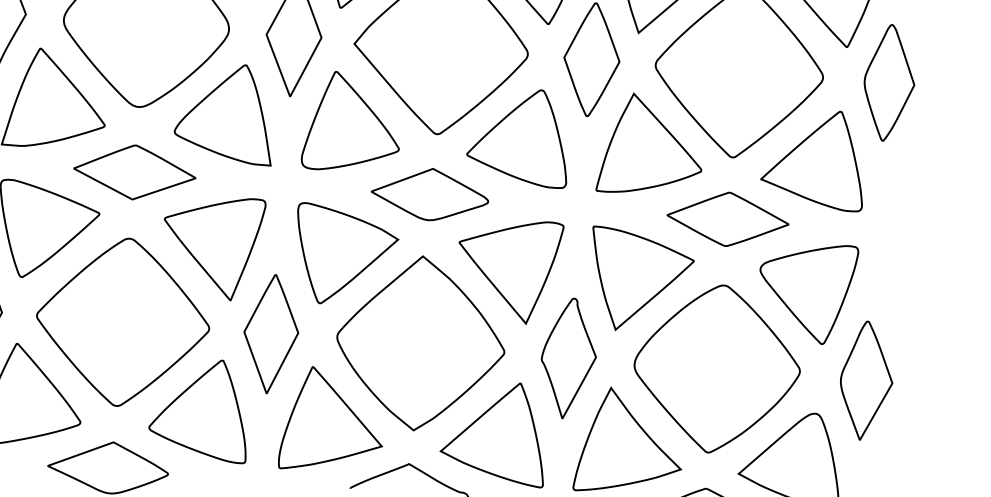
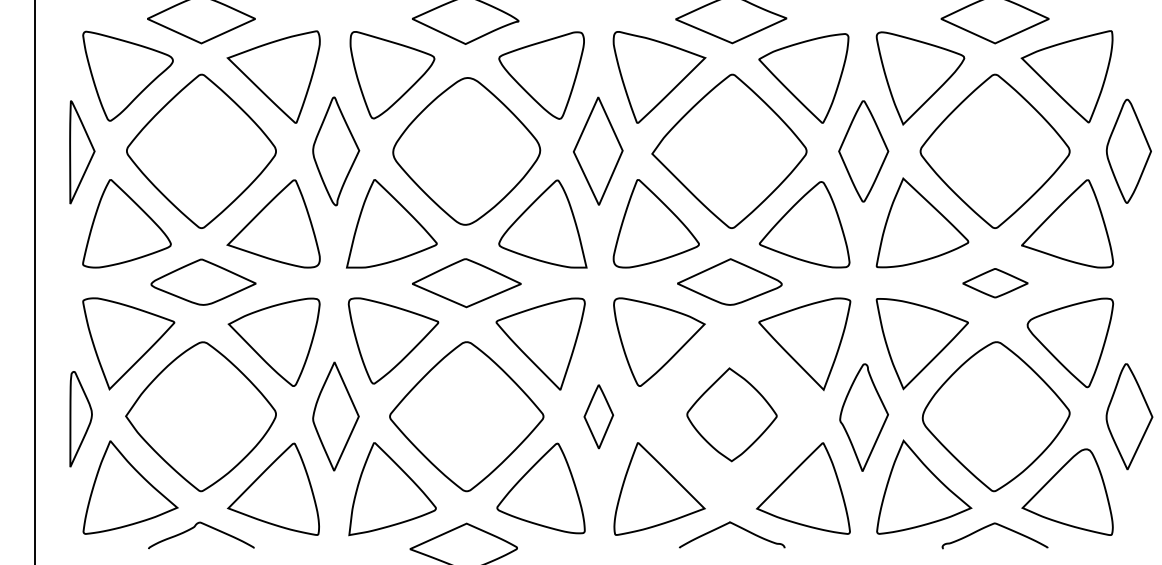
part: (728, 218) -> (995, 282), size x0.6
part: (270, 333) -> (598, 416), size x0.6
part: (420, 343) -> (731, 414), size x0.6

